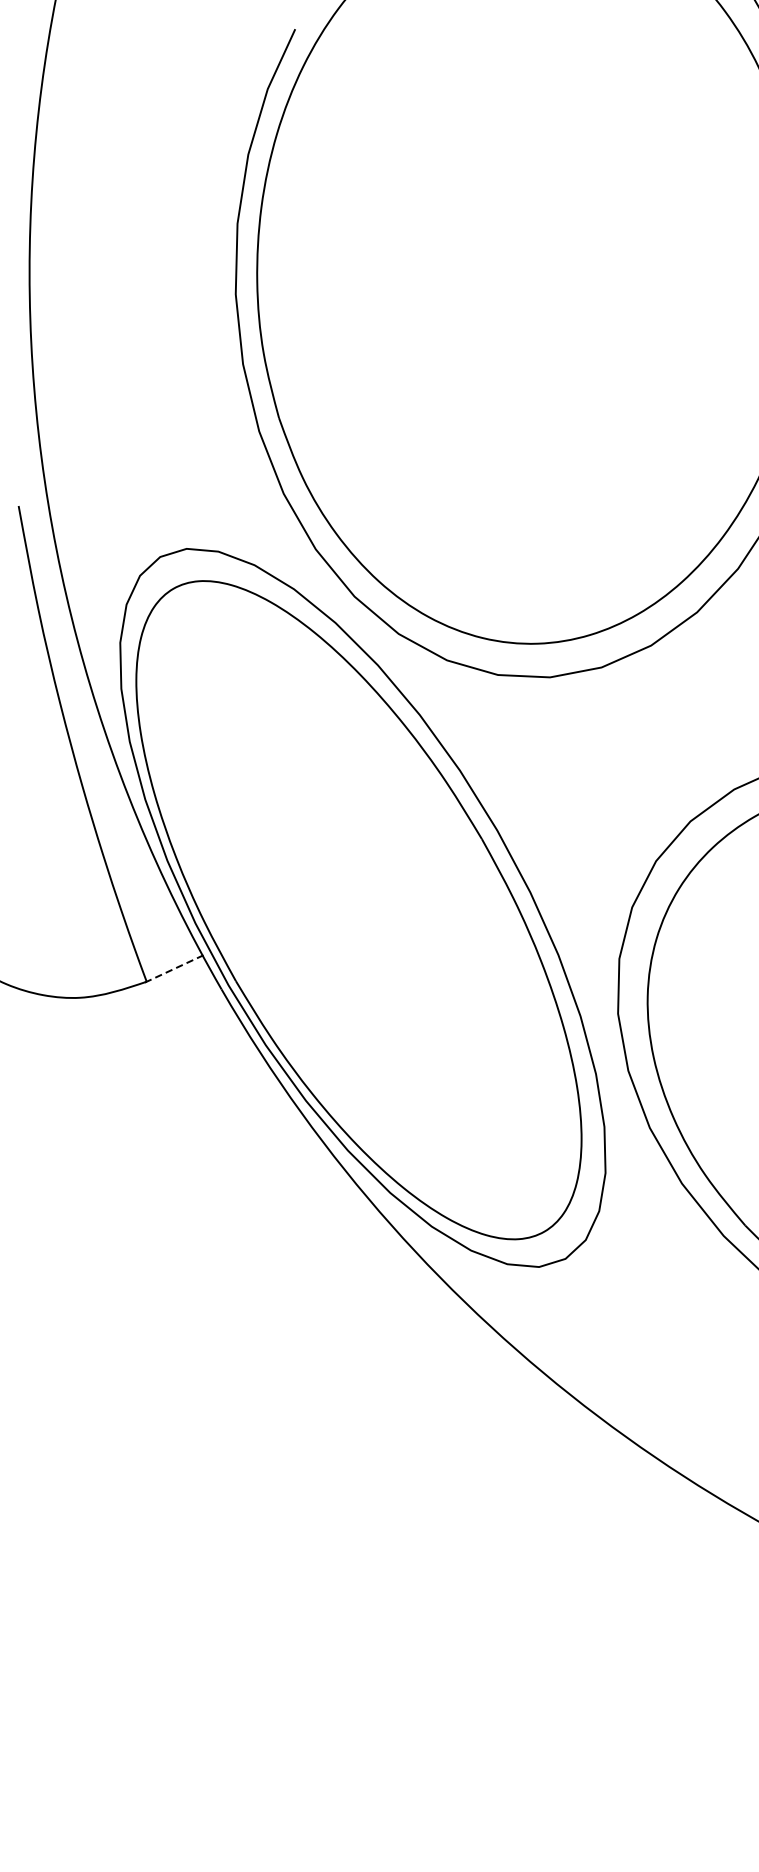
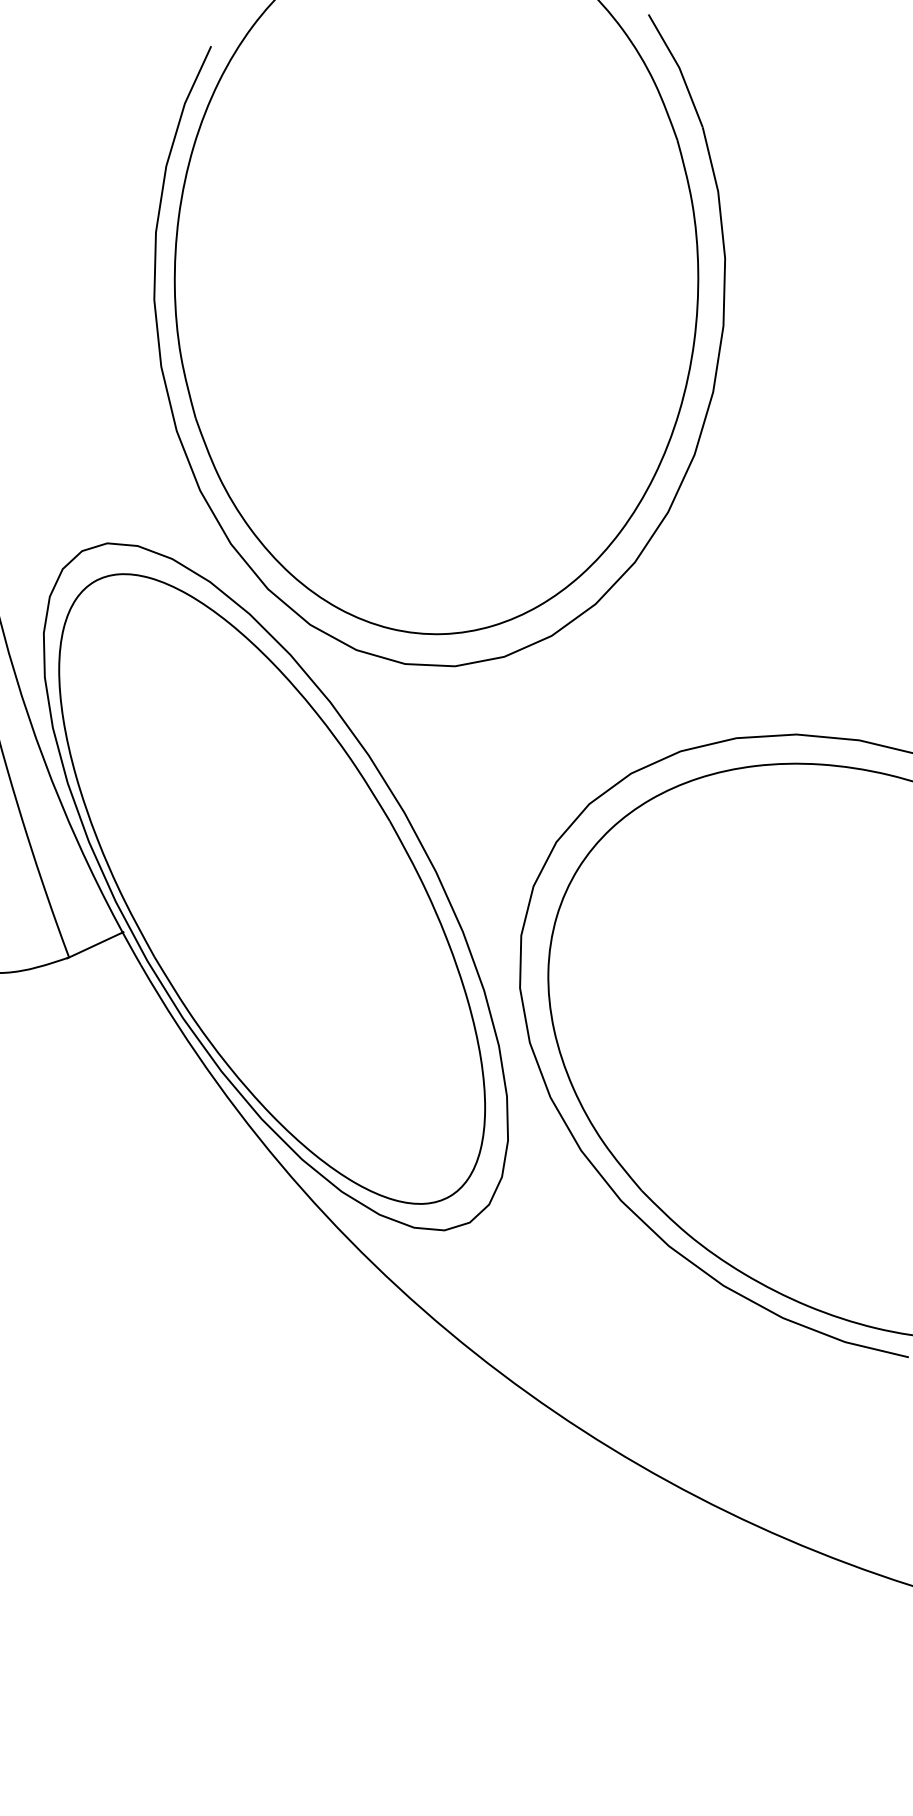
line: (174, 969) -> (95, 945), dashed -> solid

